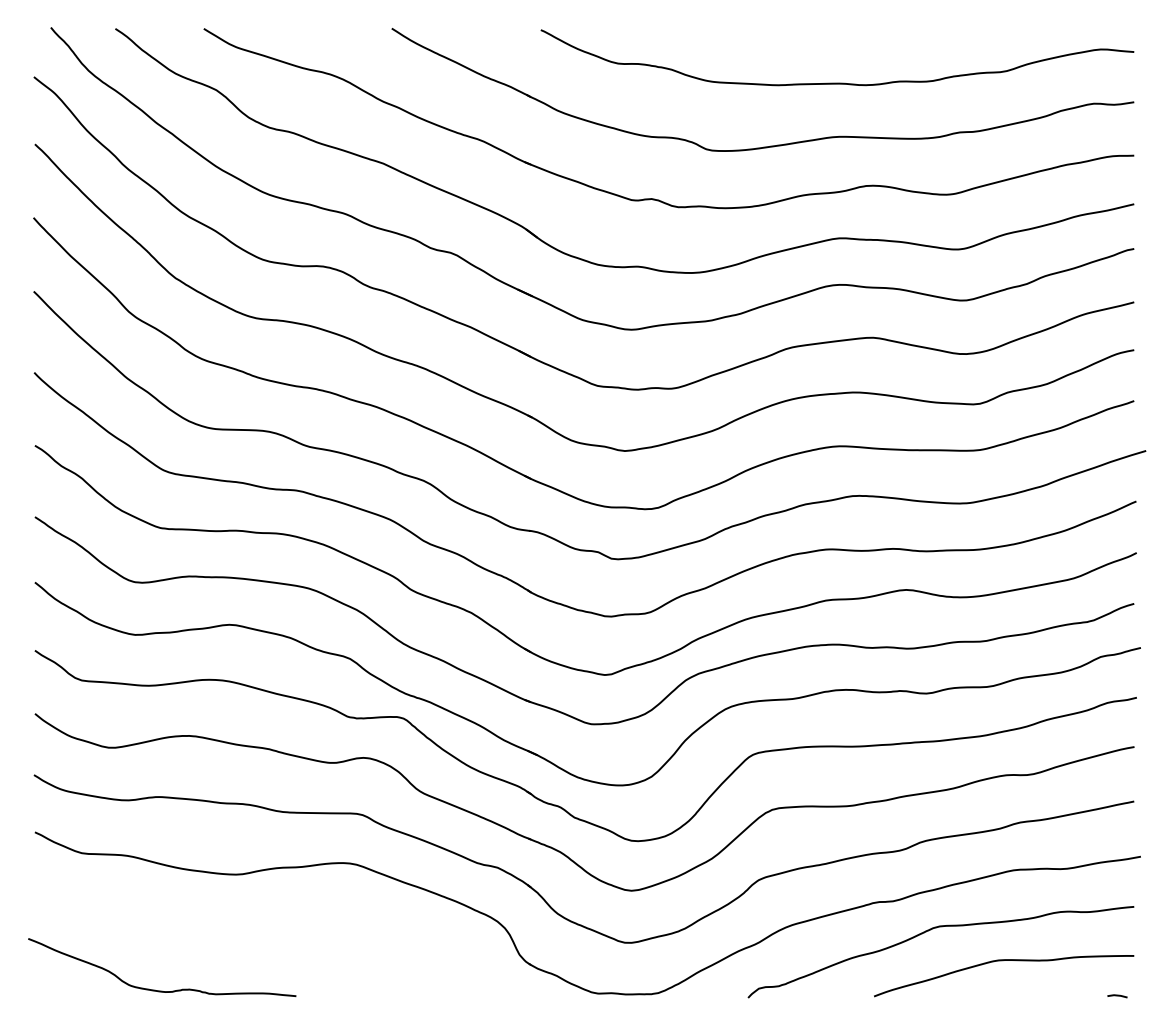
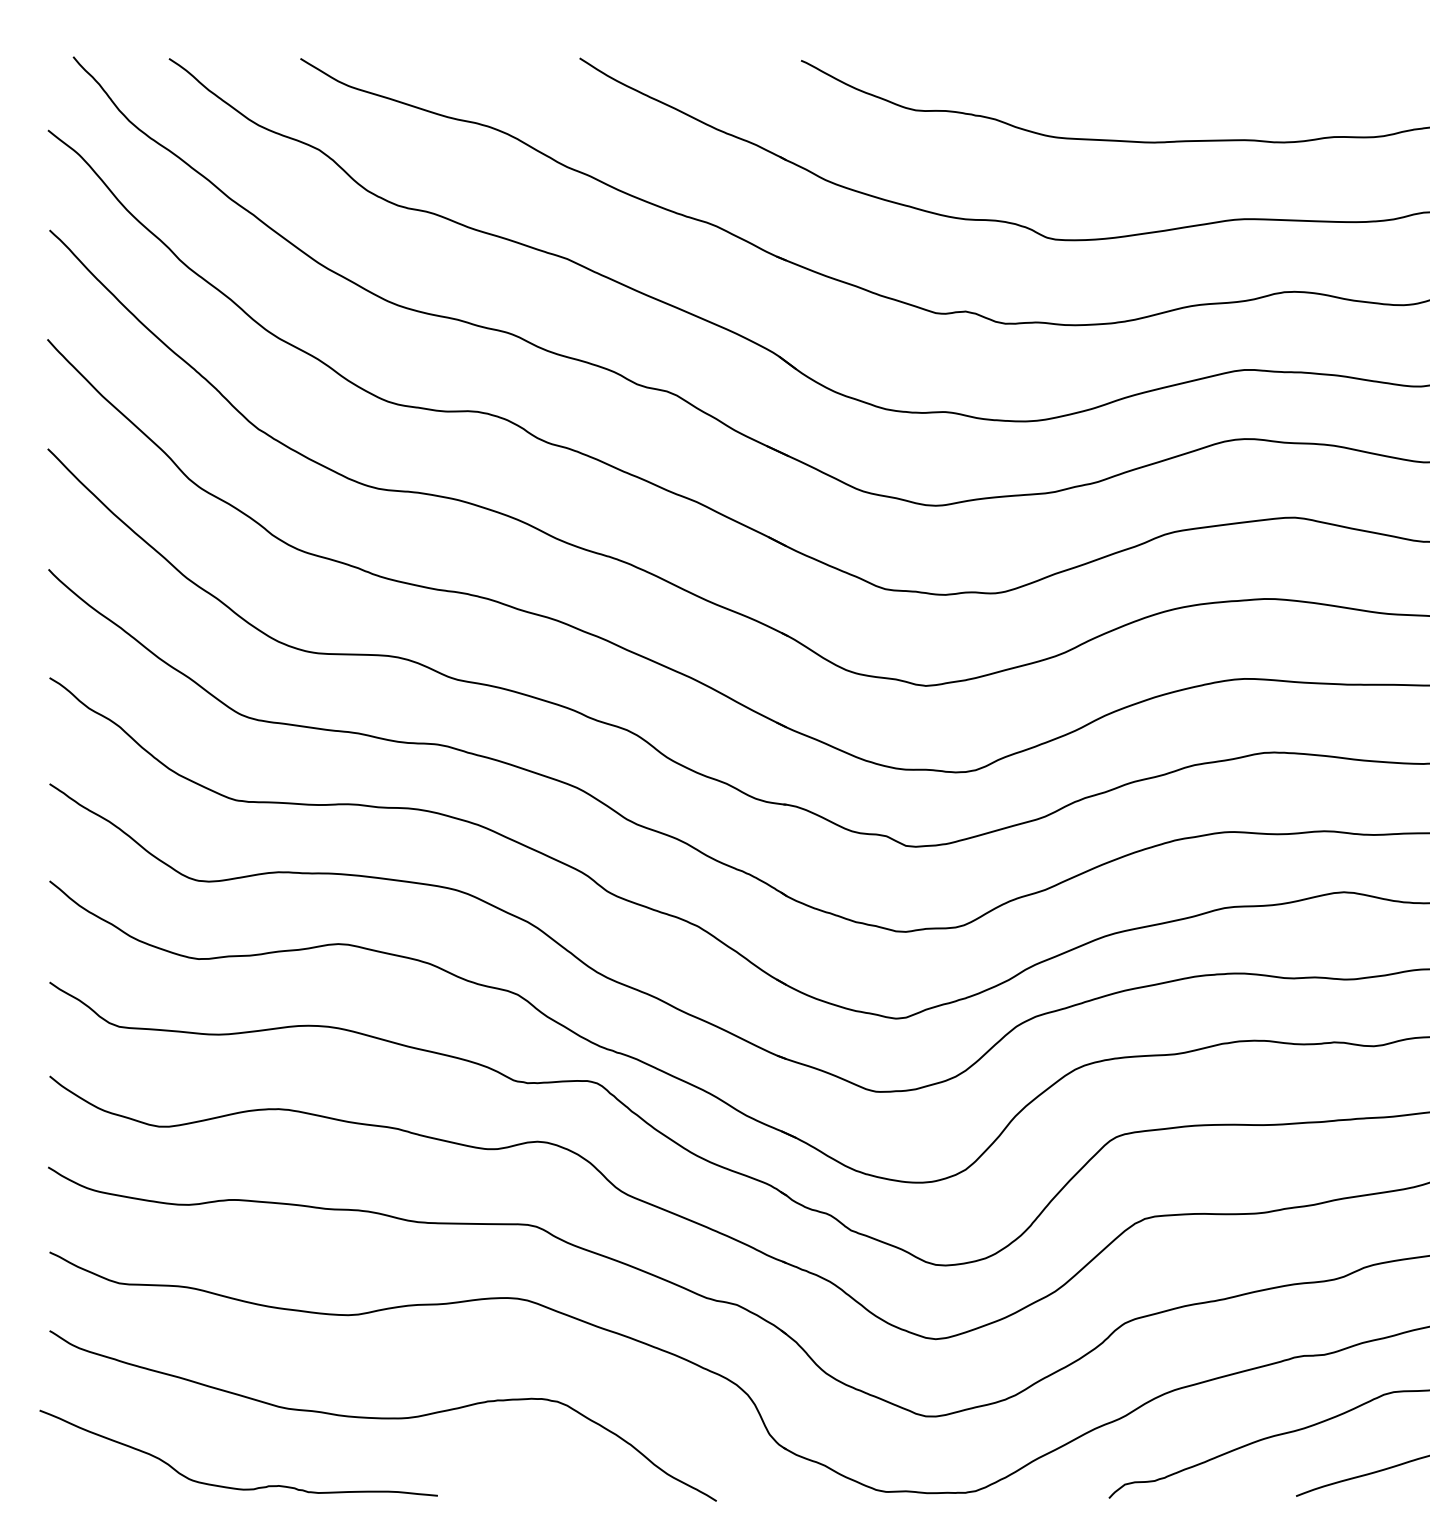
curve: (259, 943) -> (383, 1417), added

